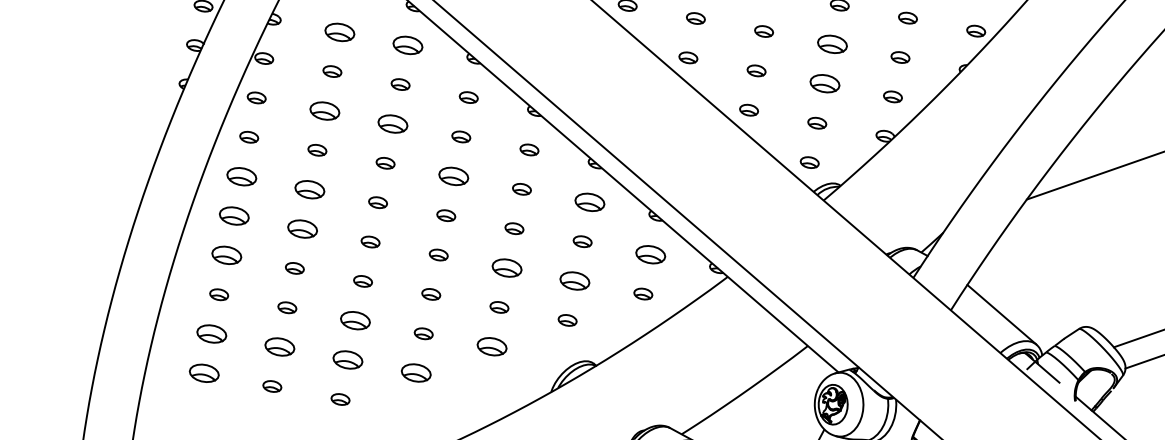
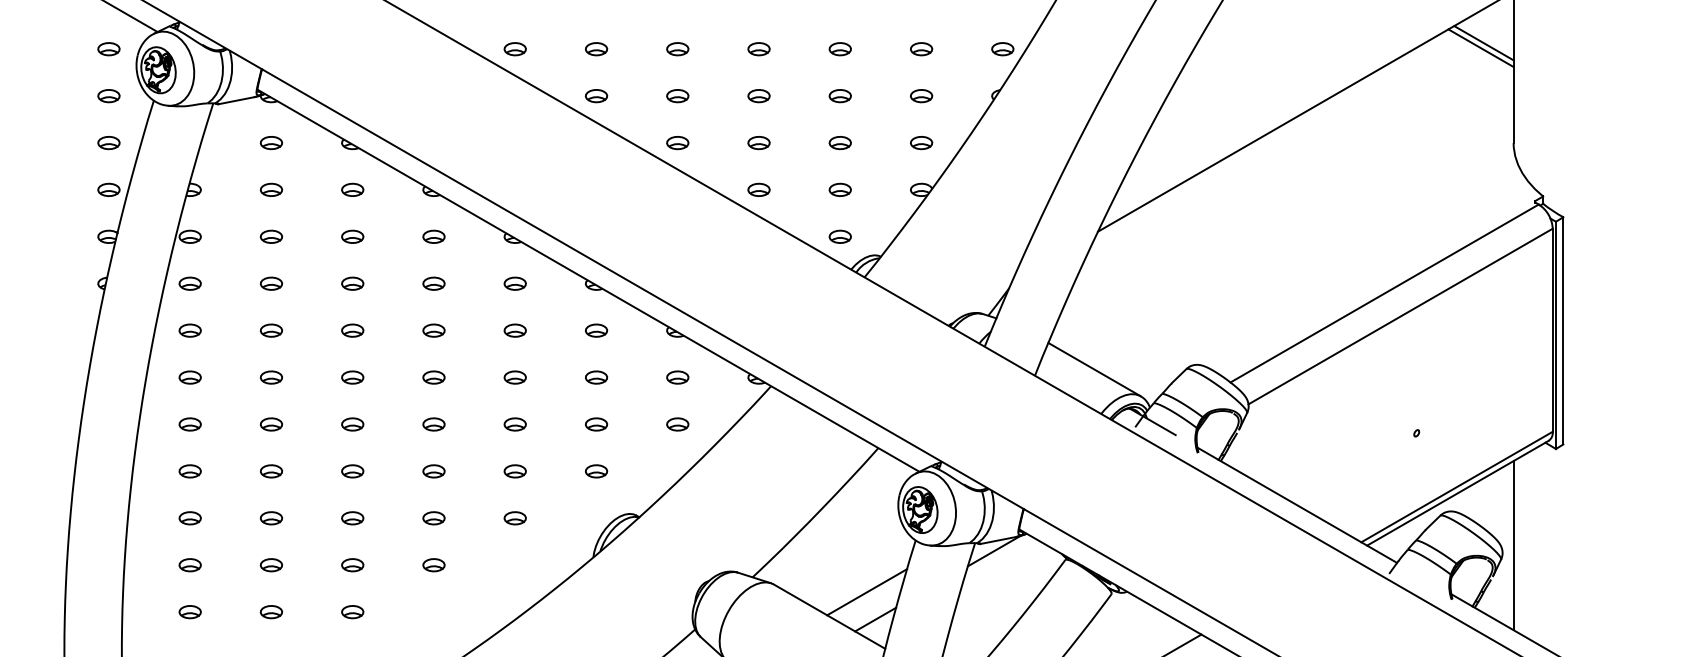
part: (340, 31) -> (271, 189), size x0.62
part: (407, 44) -> (352, 189), size x0.62
part: (831, 44) -> (839, 96), size x0.62
part: (824, 84) -> (839, 143), size x0.62
part: (324, 110) -> (271, 283), size x0.62
part: (392, 123) -> (352, 283), size x0.62
part: (241, 176) -> (189, 377), size x0.62
part: (453, 176) -> (433, 330), size x0.62
part: (309, 189) -> (271, 377), size x0.62
part: (590, 202) -> (596, 330), size x0.62
part: (233, 215) -> (189, 424), size x0.62
part: (301, 228) -> (270, 424), size x0.62
part: (650, 254) -> (677, 377), size x0.62
part: (226, 255) -> (189, 471), size x0.62
part: (506, 267) -> (514, 424), size x0.62
part: (575, 281) -> (596, 424), size x0.62
part: (355, 320) -> (352, 518), size x0.62
part: (211, 334) -> (189, 565), size x0.62
part: (491, 346) -> (514, 518), size x0.62
part: (279, 347) -> (271, 565), size x0.62
part: (347, 360) -> (352, 565), size x0.62
part: (203, 373) -> (189, 612), size x0.62
part: (415, 373) -> (433, 565), size x0.62

